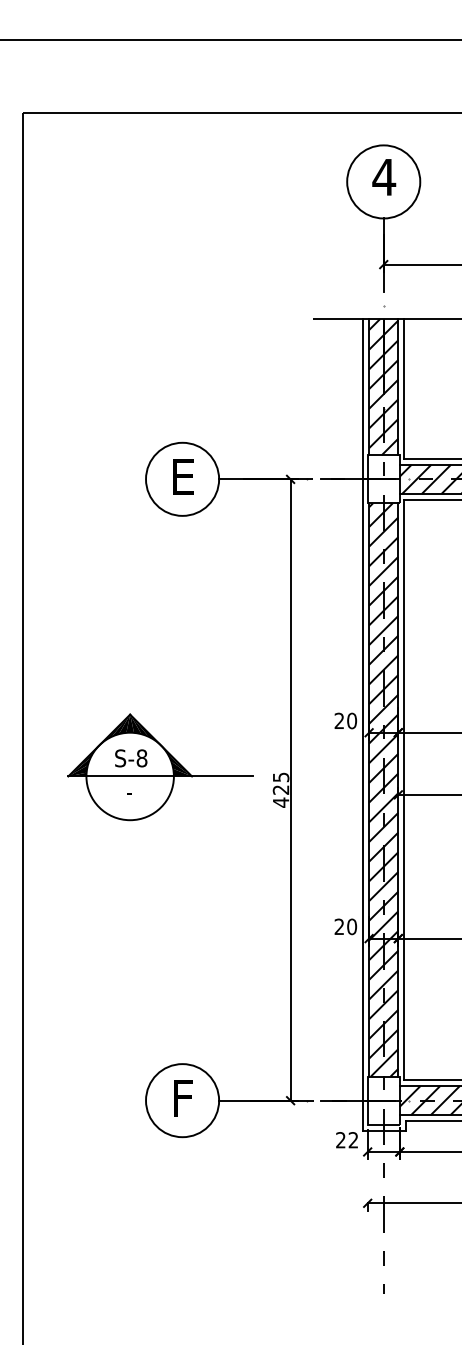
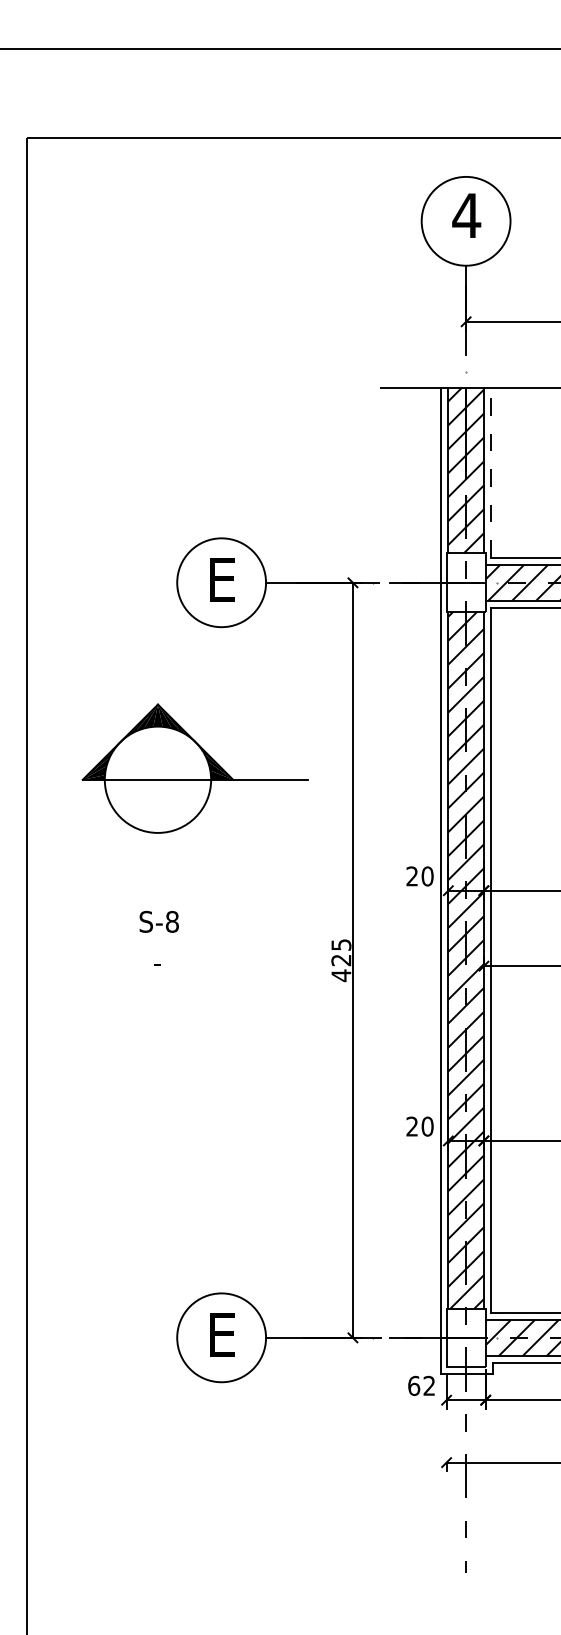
line: (404, 389) -> (491, 473), solid -> dashed
part: (160, 767) -> (194, 768), moved
text: (183, 1098) -> (222, 1335), F -> E
text: (340, 1140) -> (413, 1386), 22 -> 62

